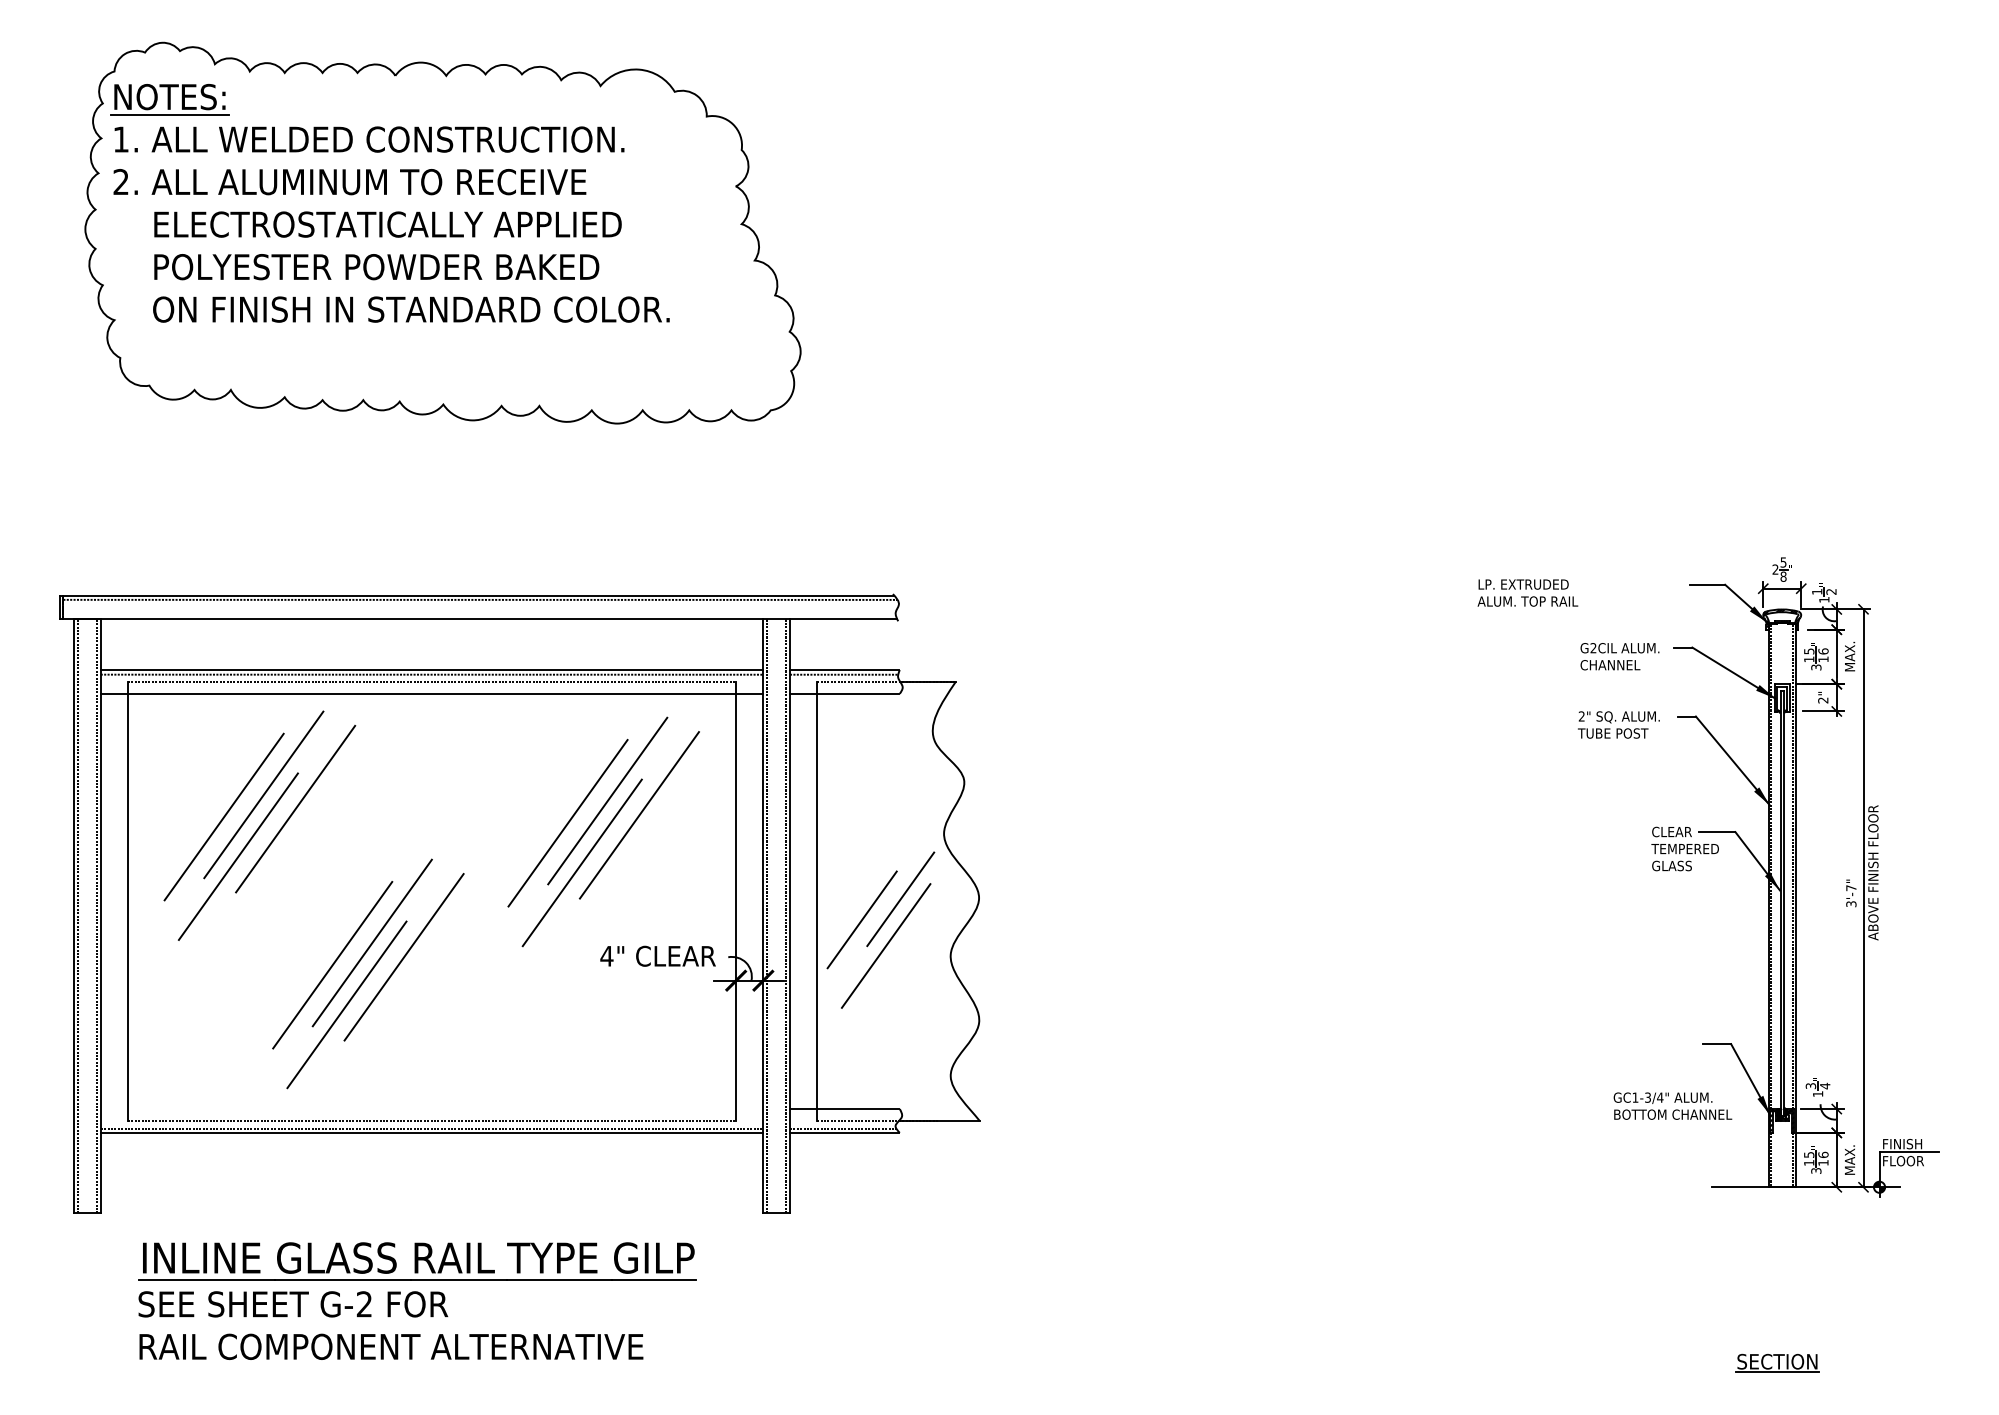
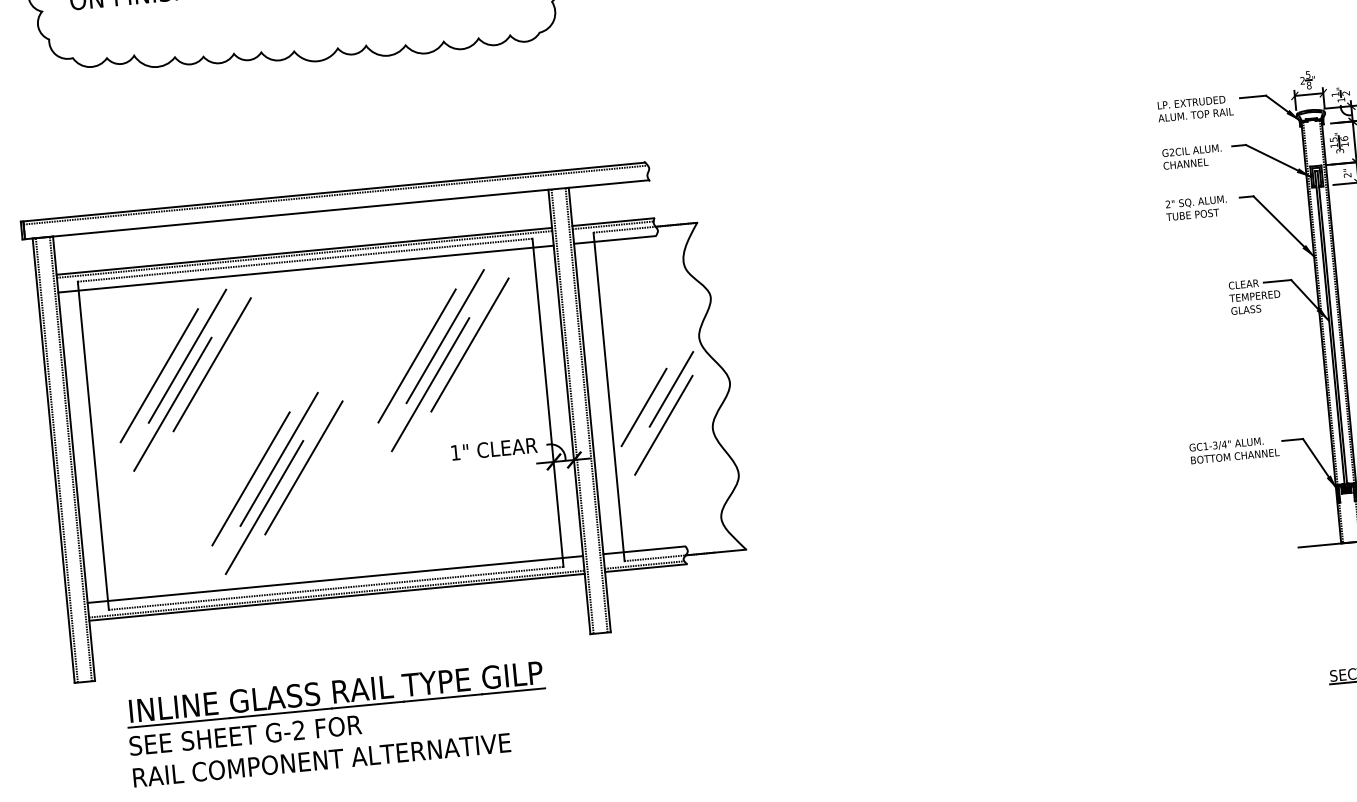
text: (1527, 592) -> (1195, 108), moved
text: (606, 956) -> (455, 452), 4" -> 1"
text: (1672, 1105) -> (1234, 449), moved
line: (431, 1109) -> (335, 579), added

